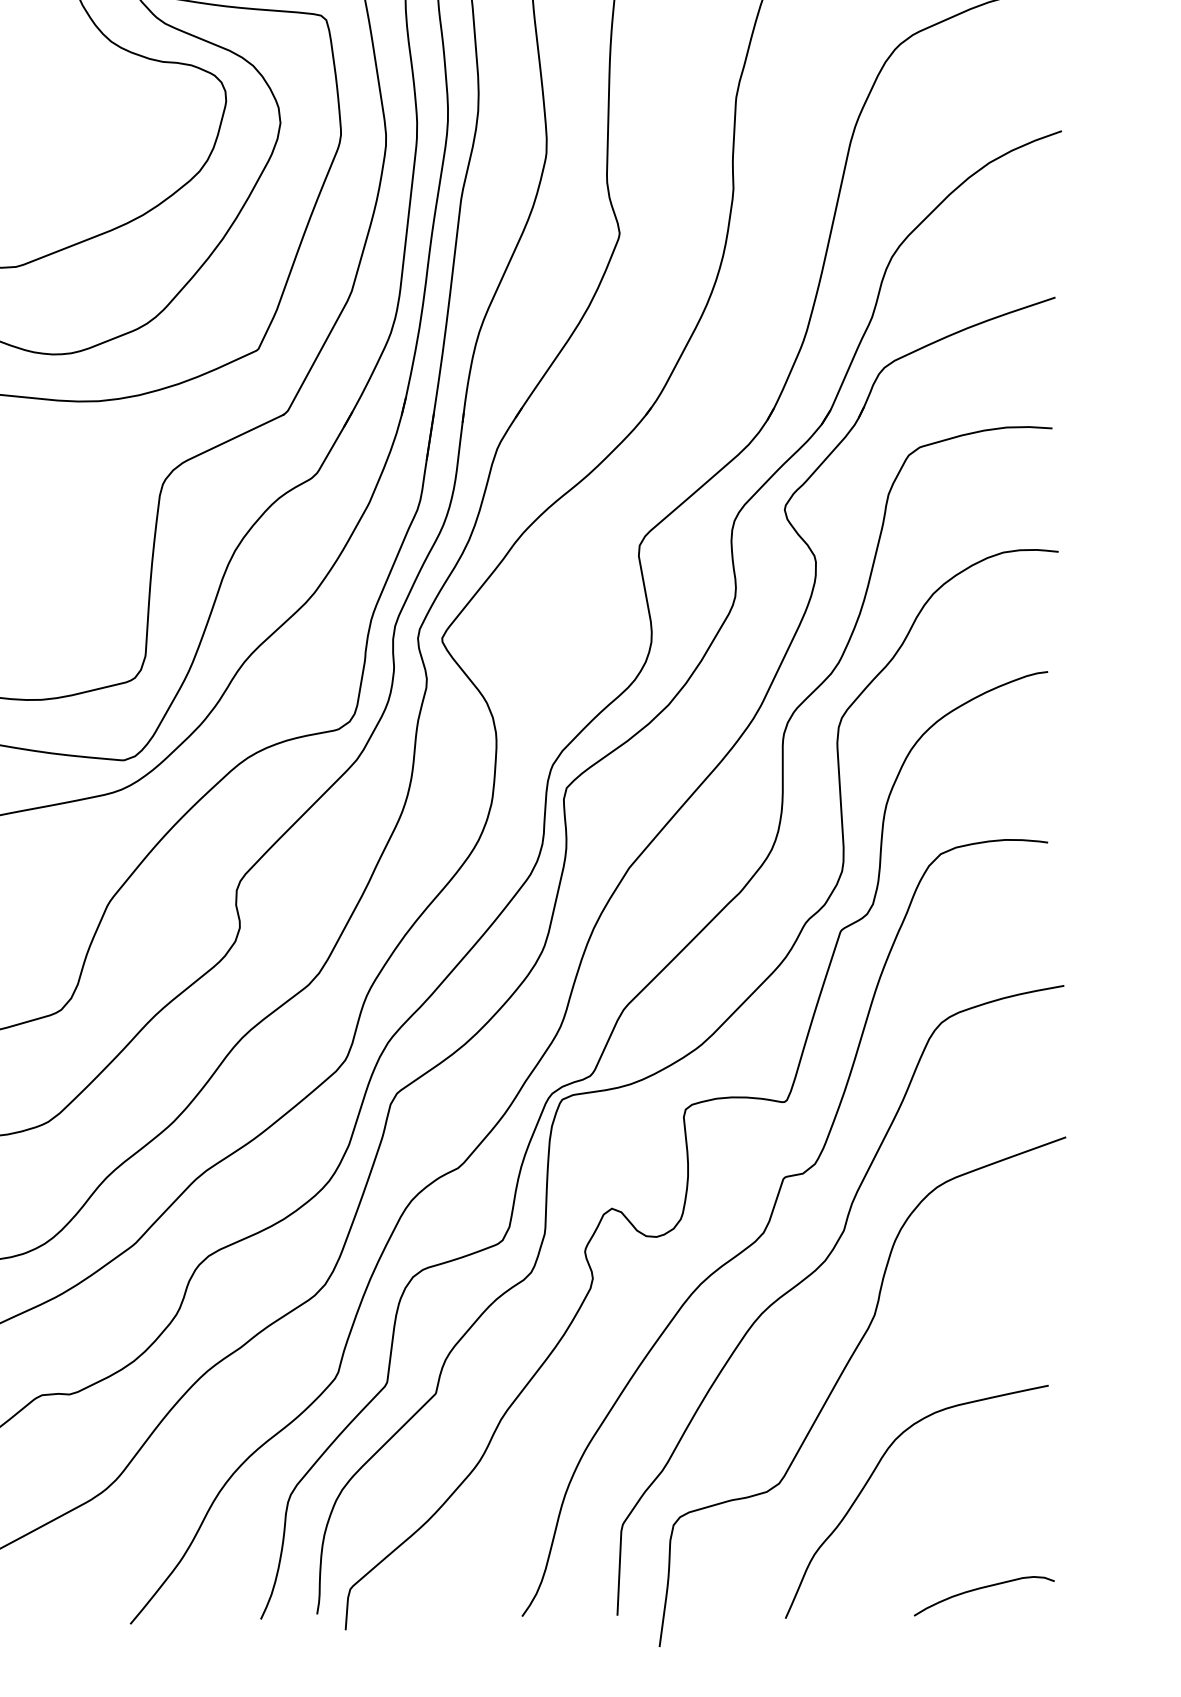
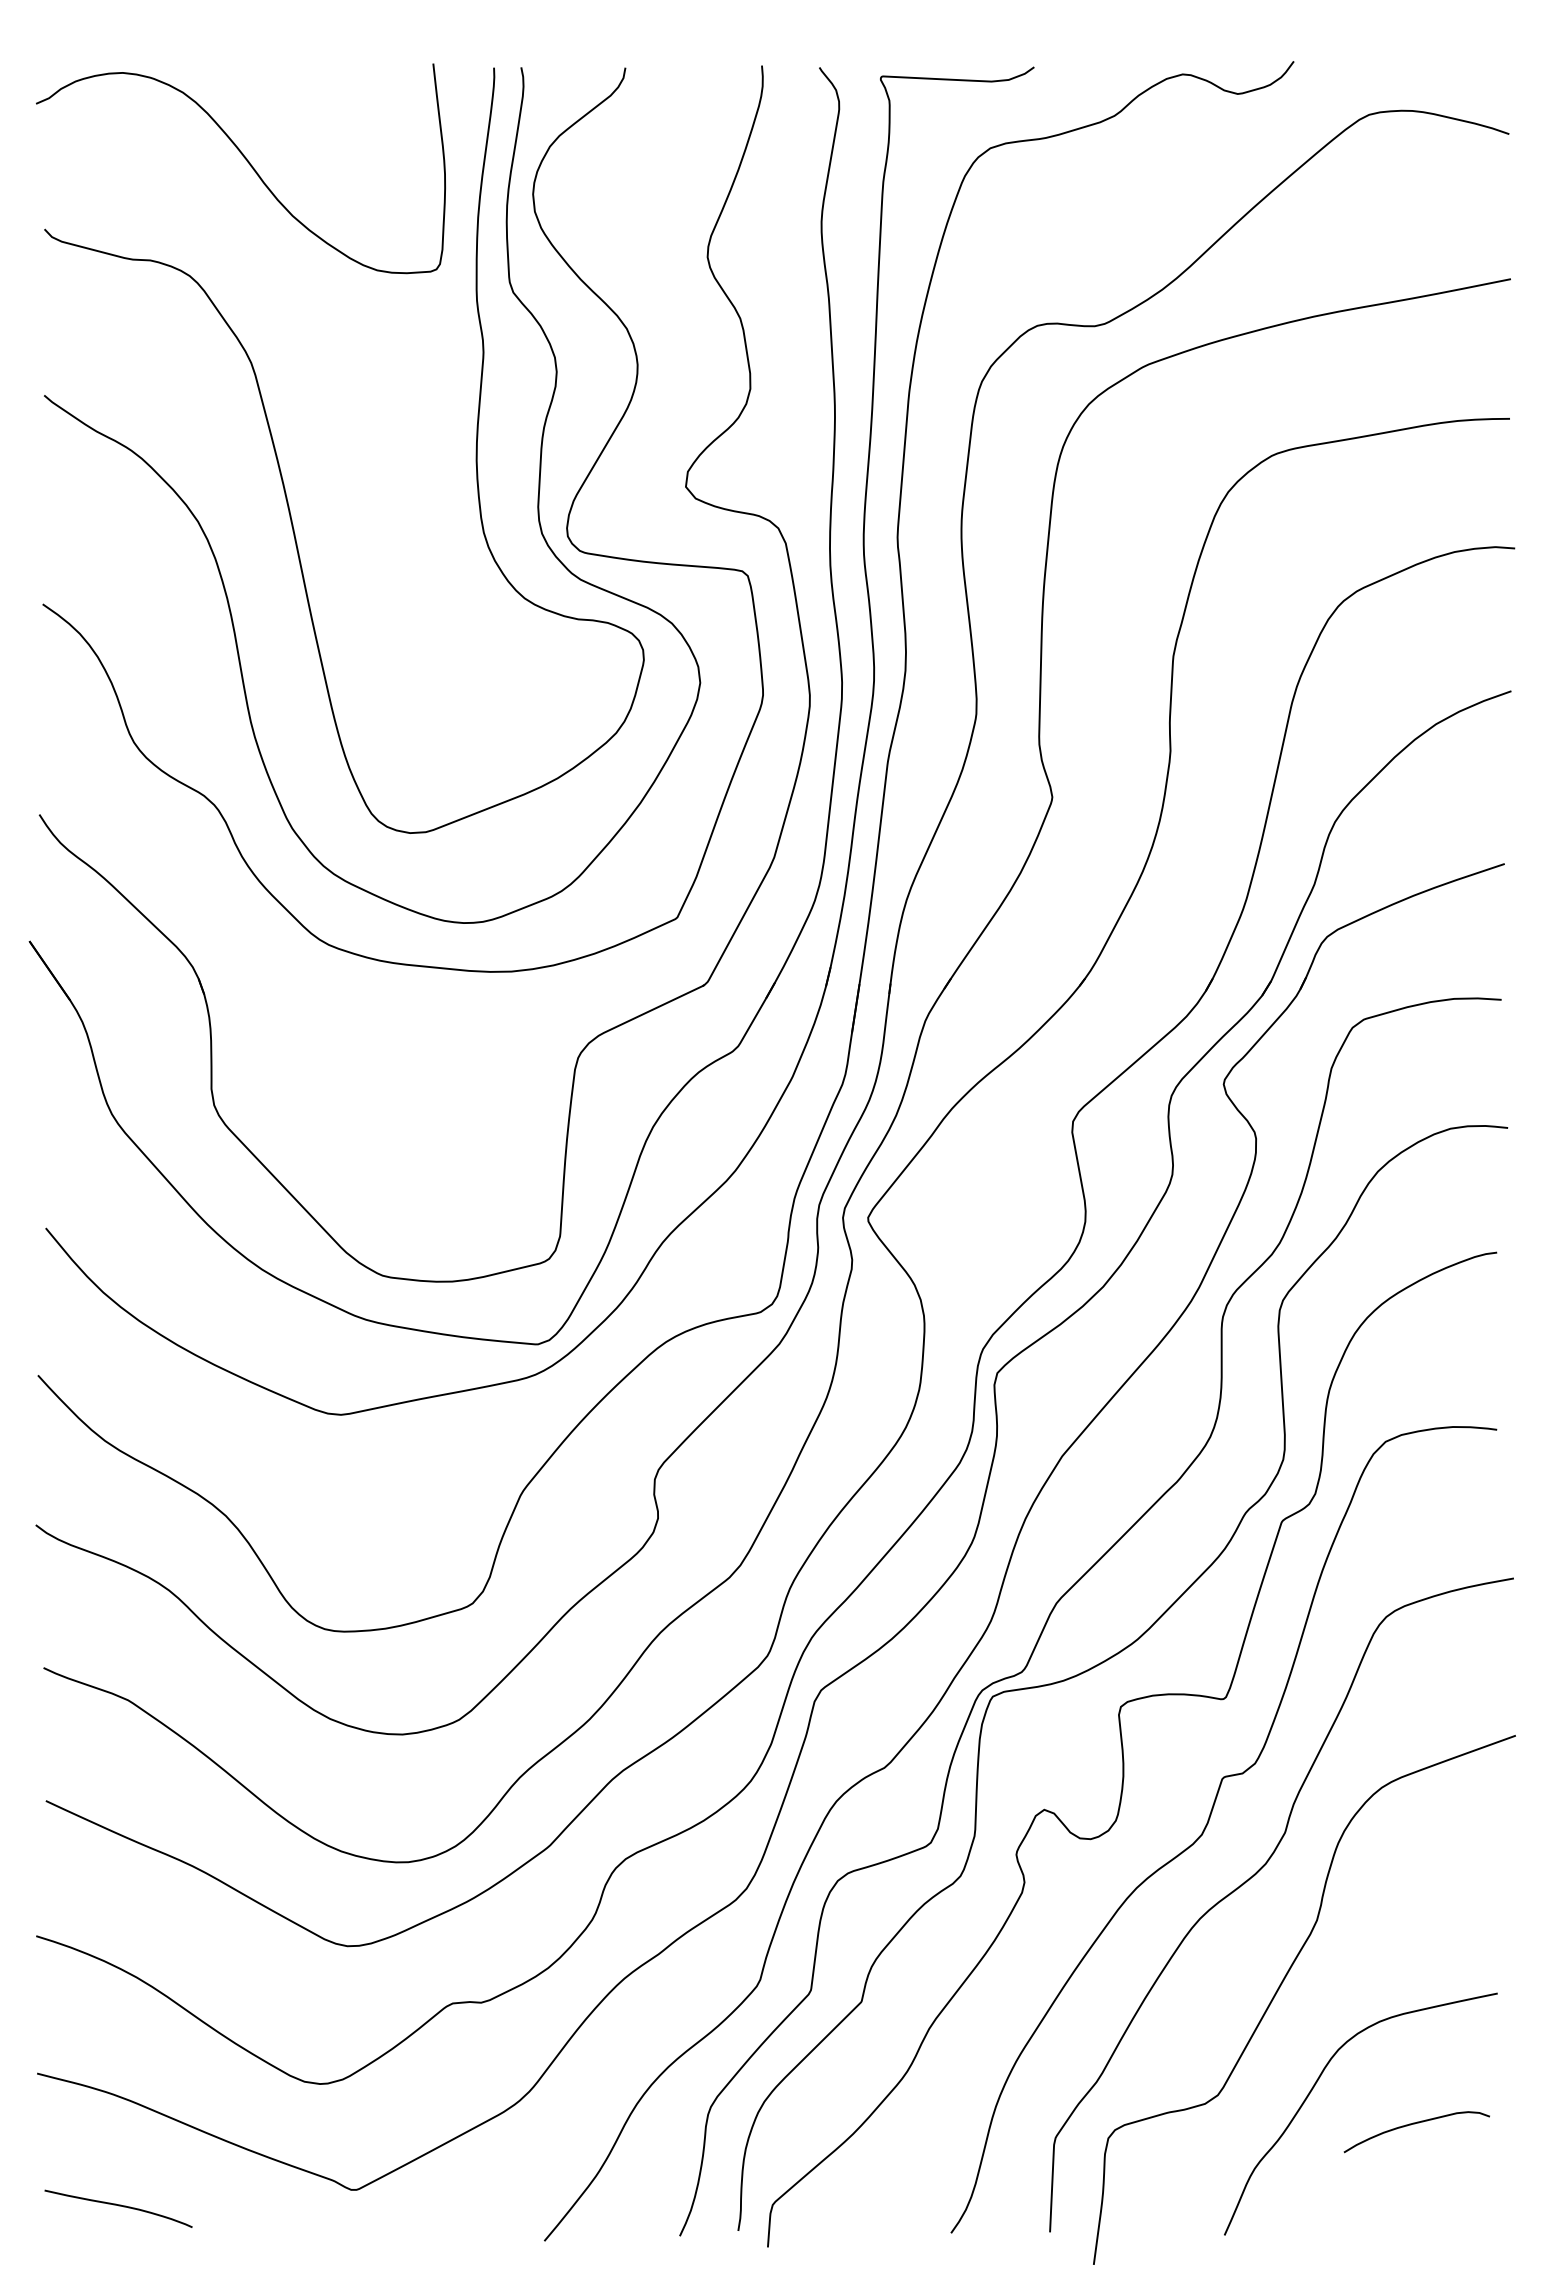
curve: (982, 1588) -> (1415, 2124), moved

